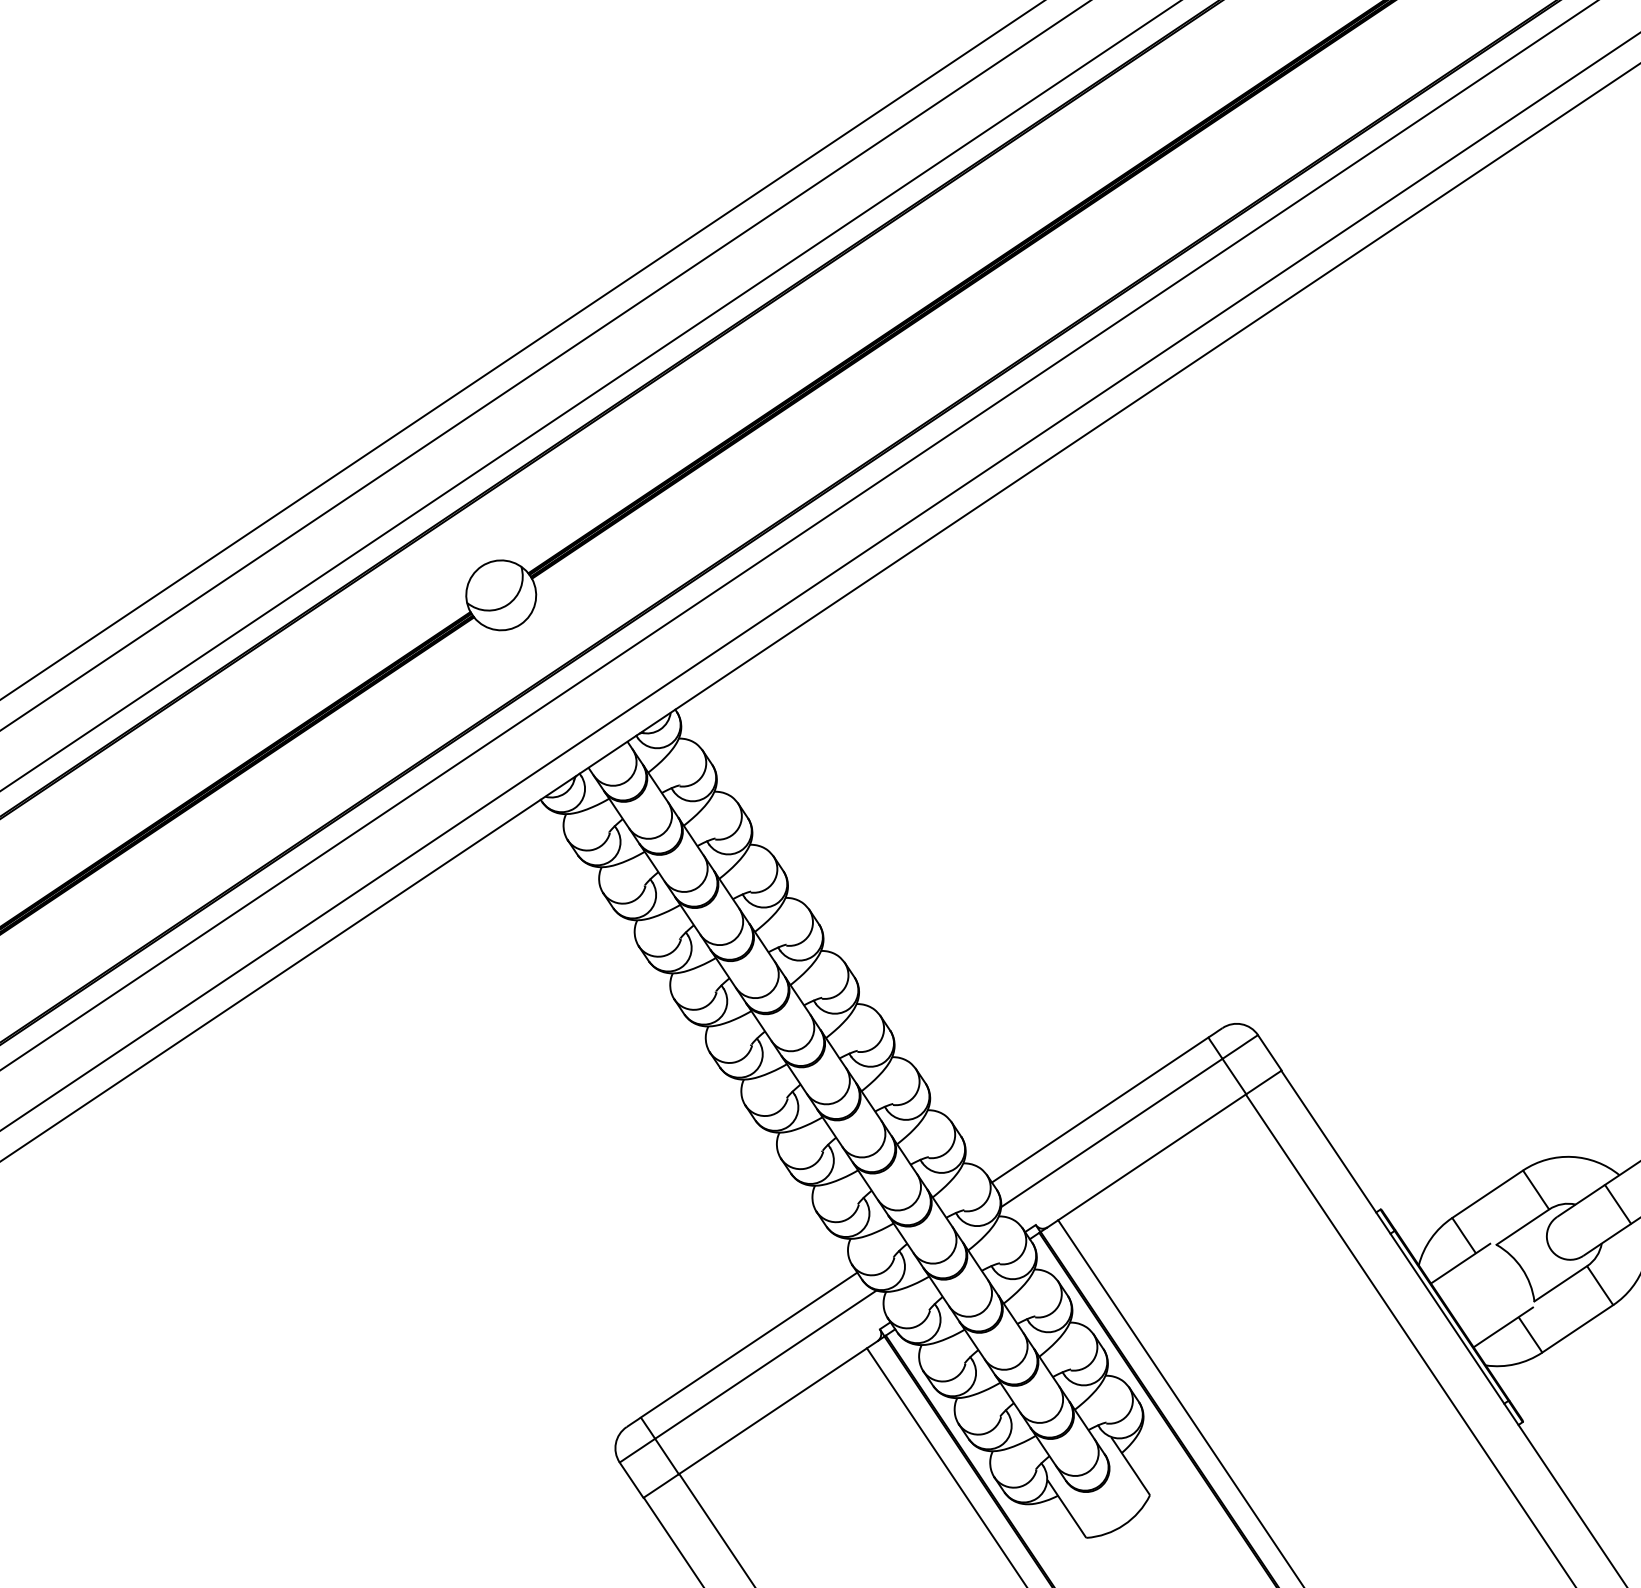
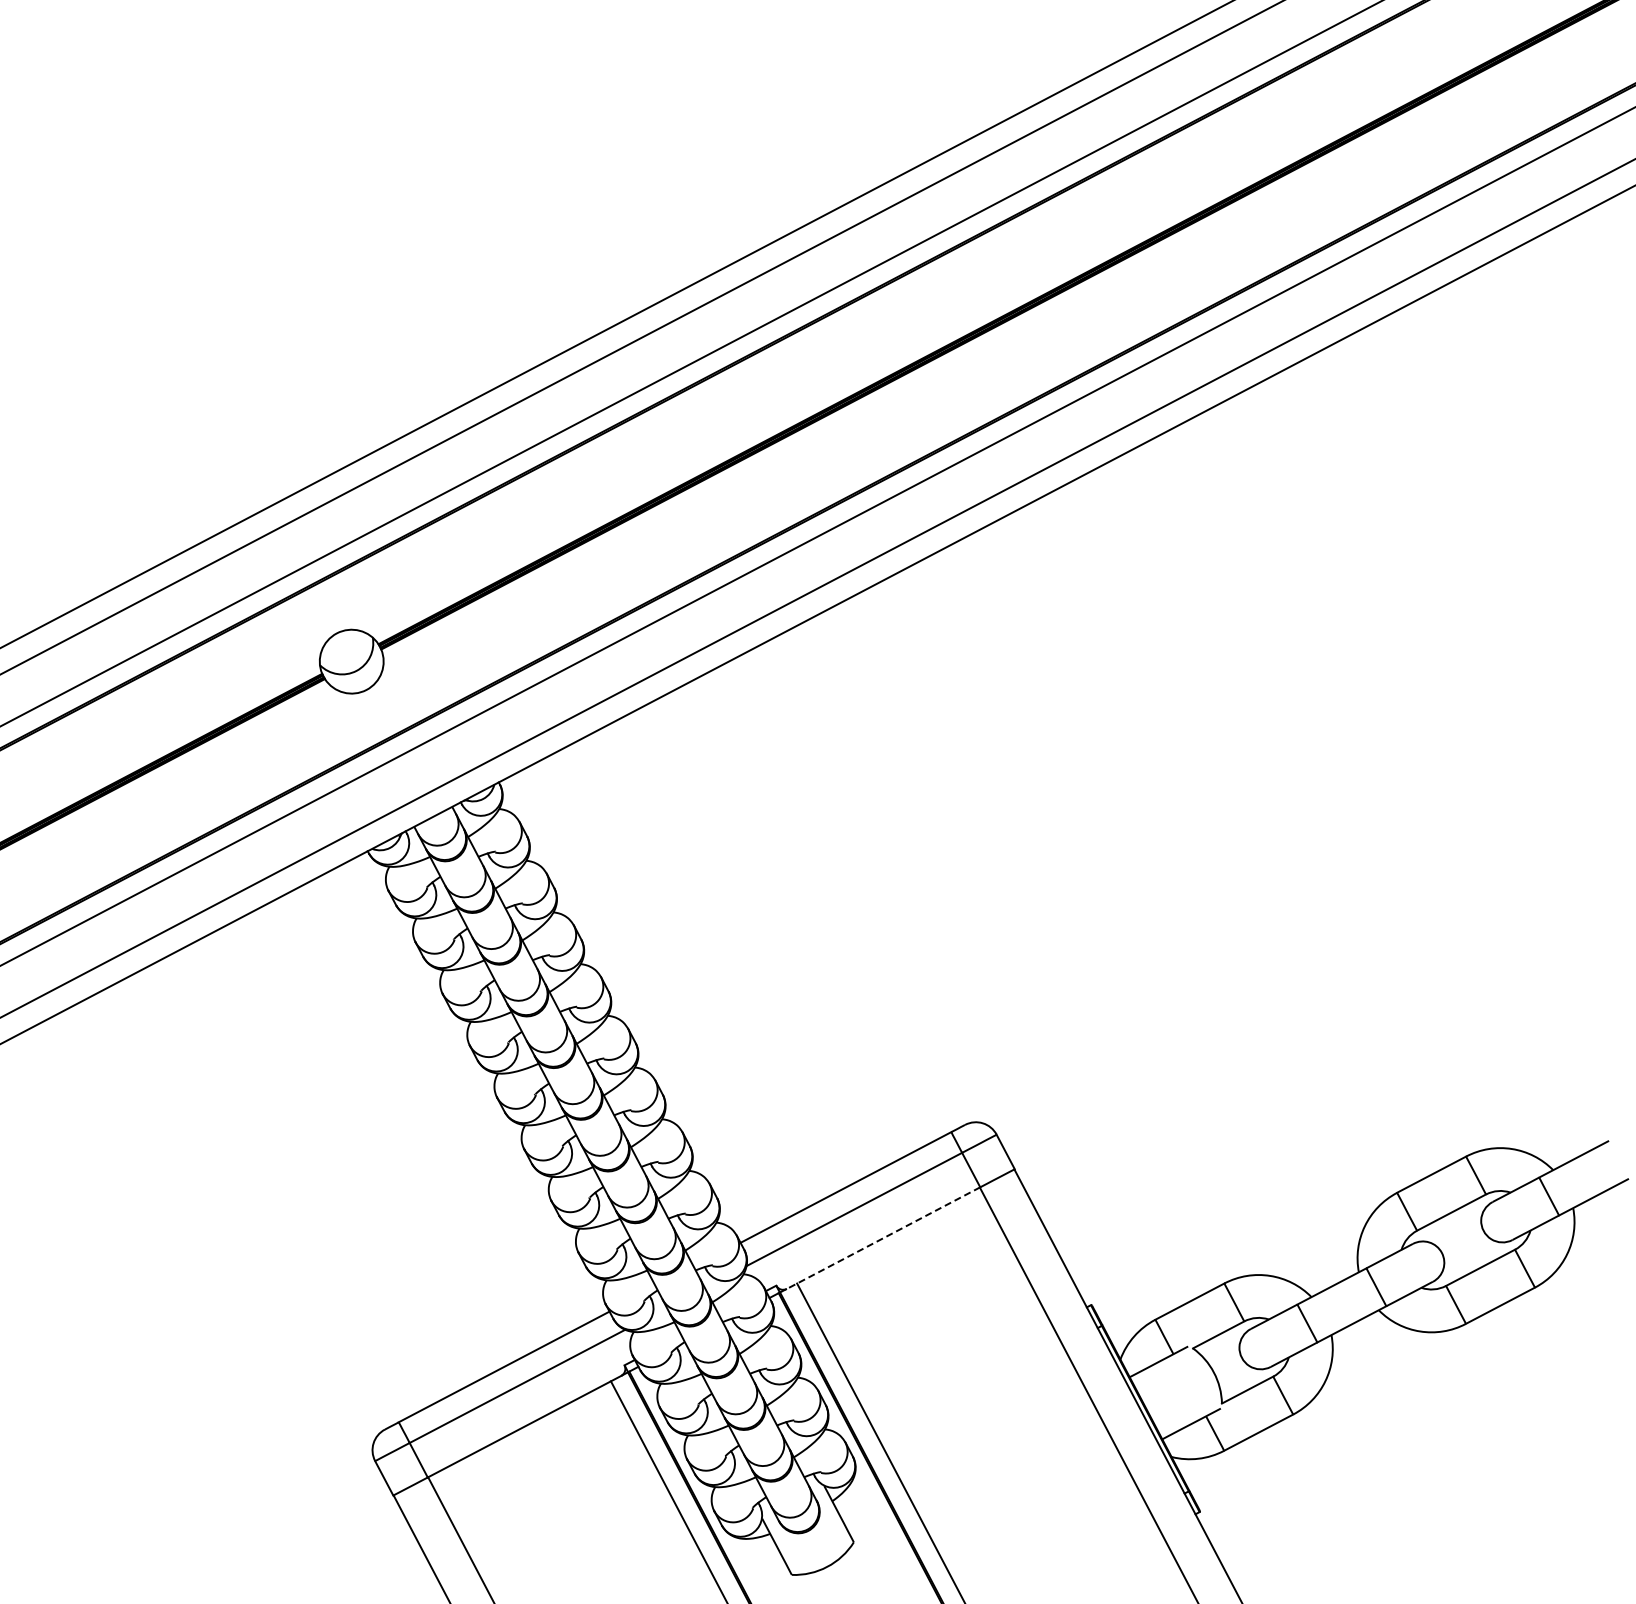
line: (1146, 1161) -> (883, 1238), solid -> dashed

